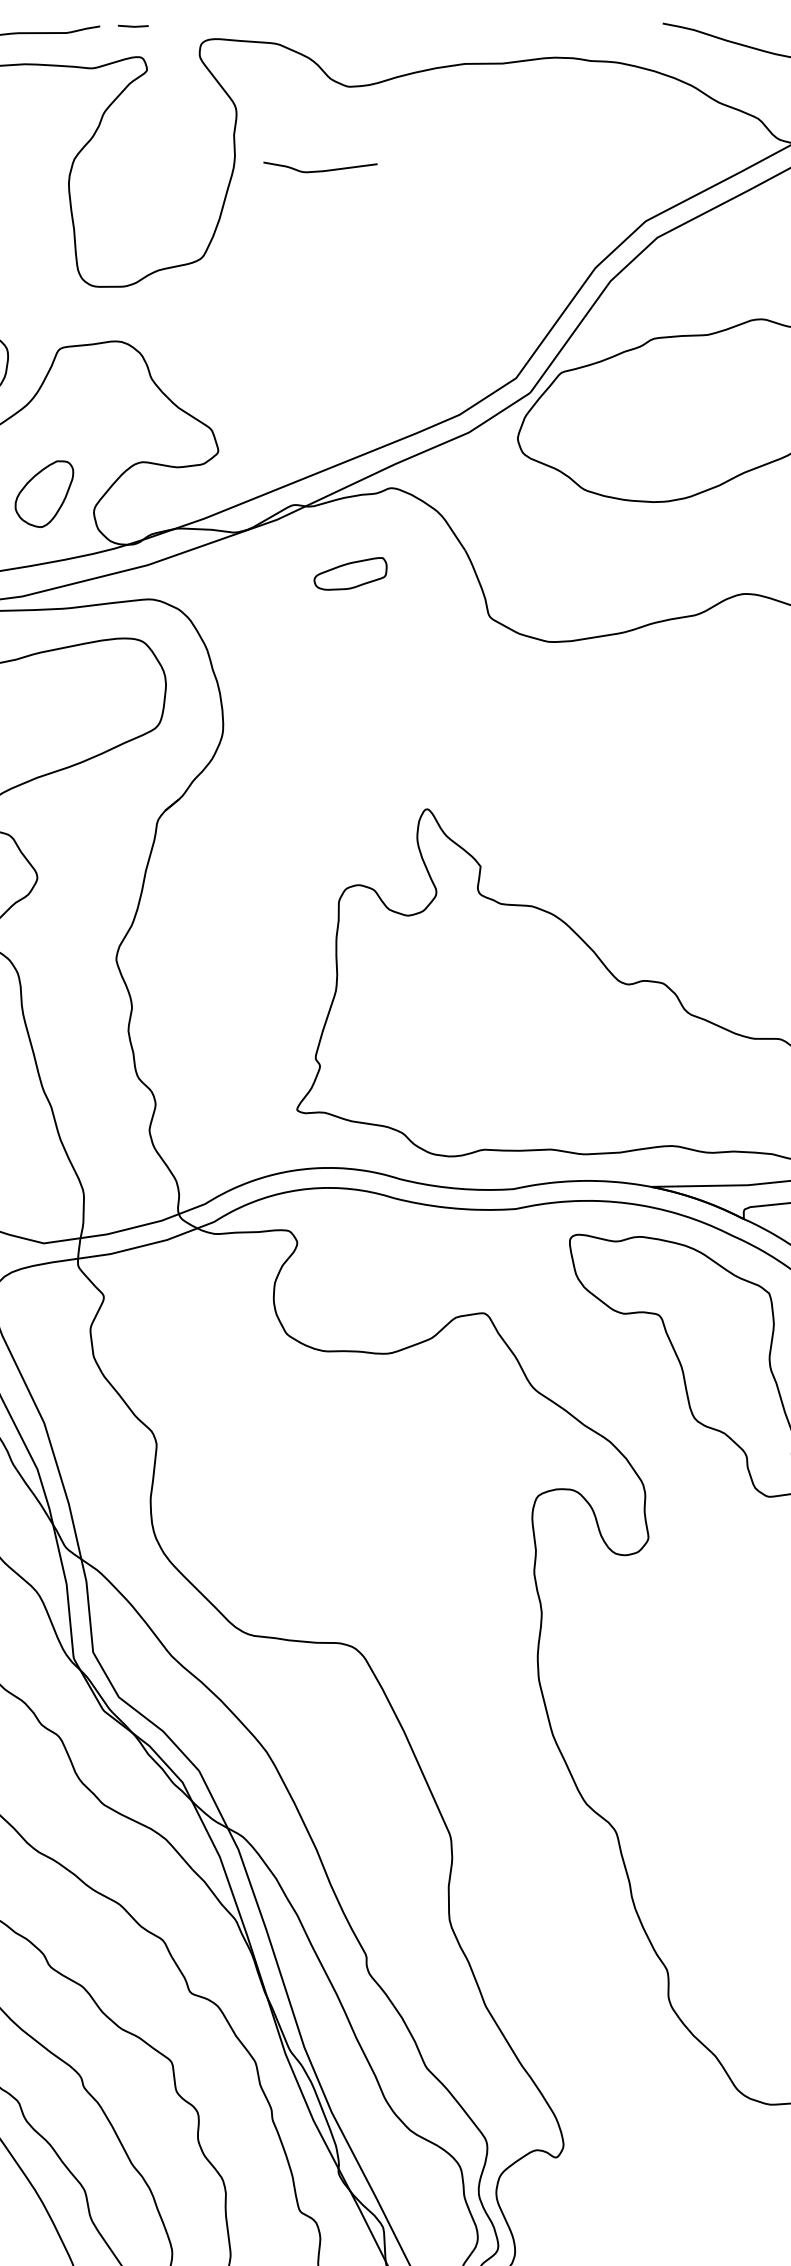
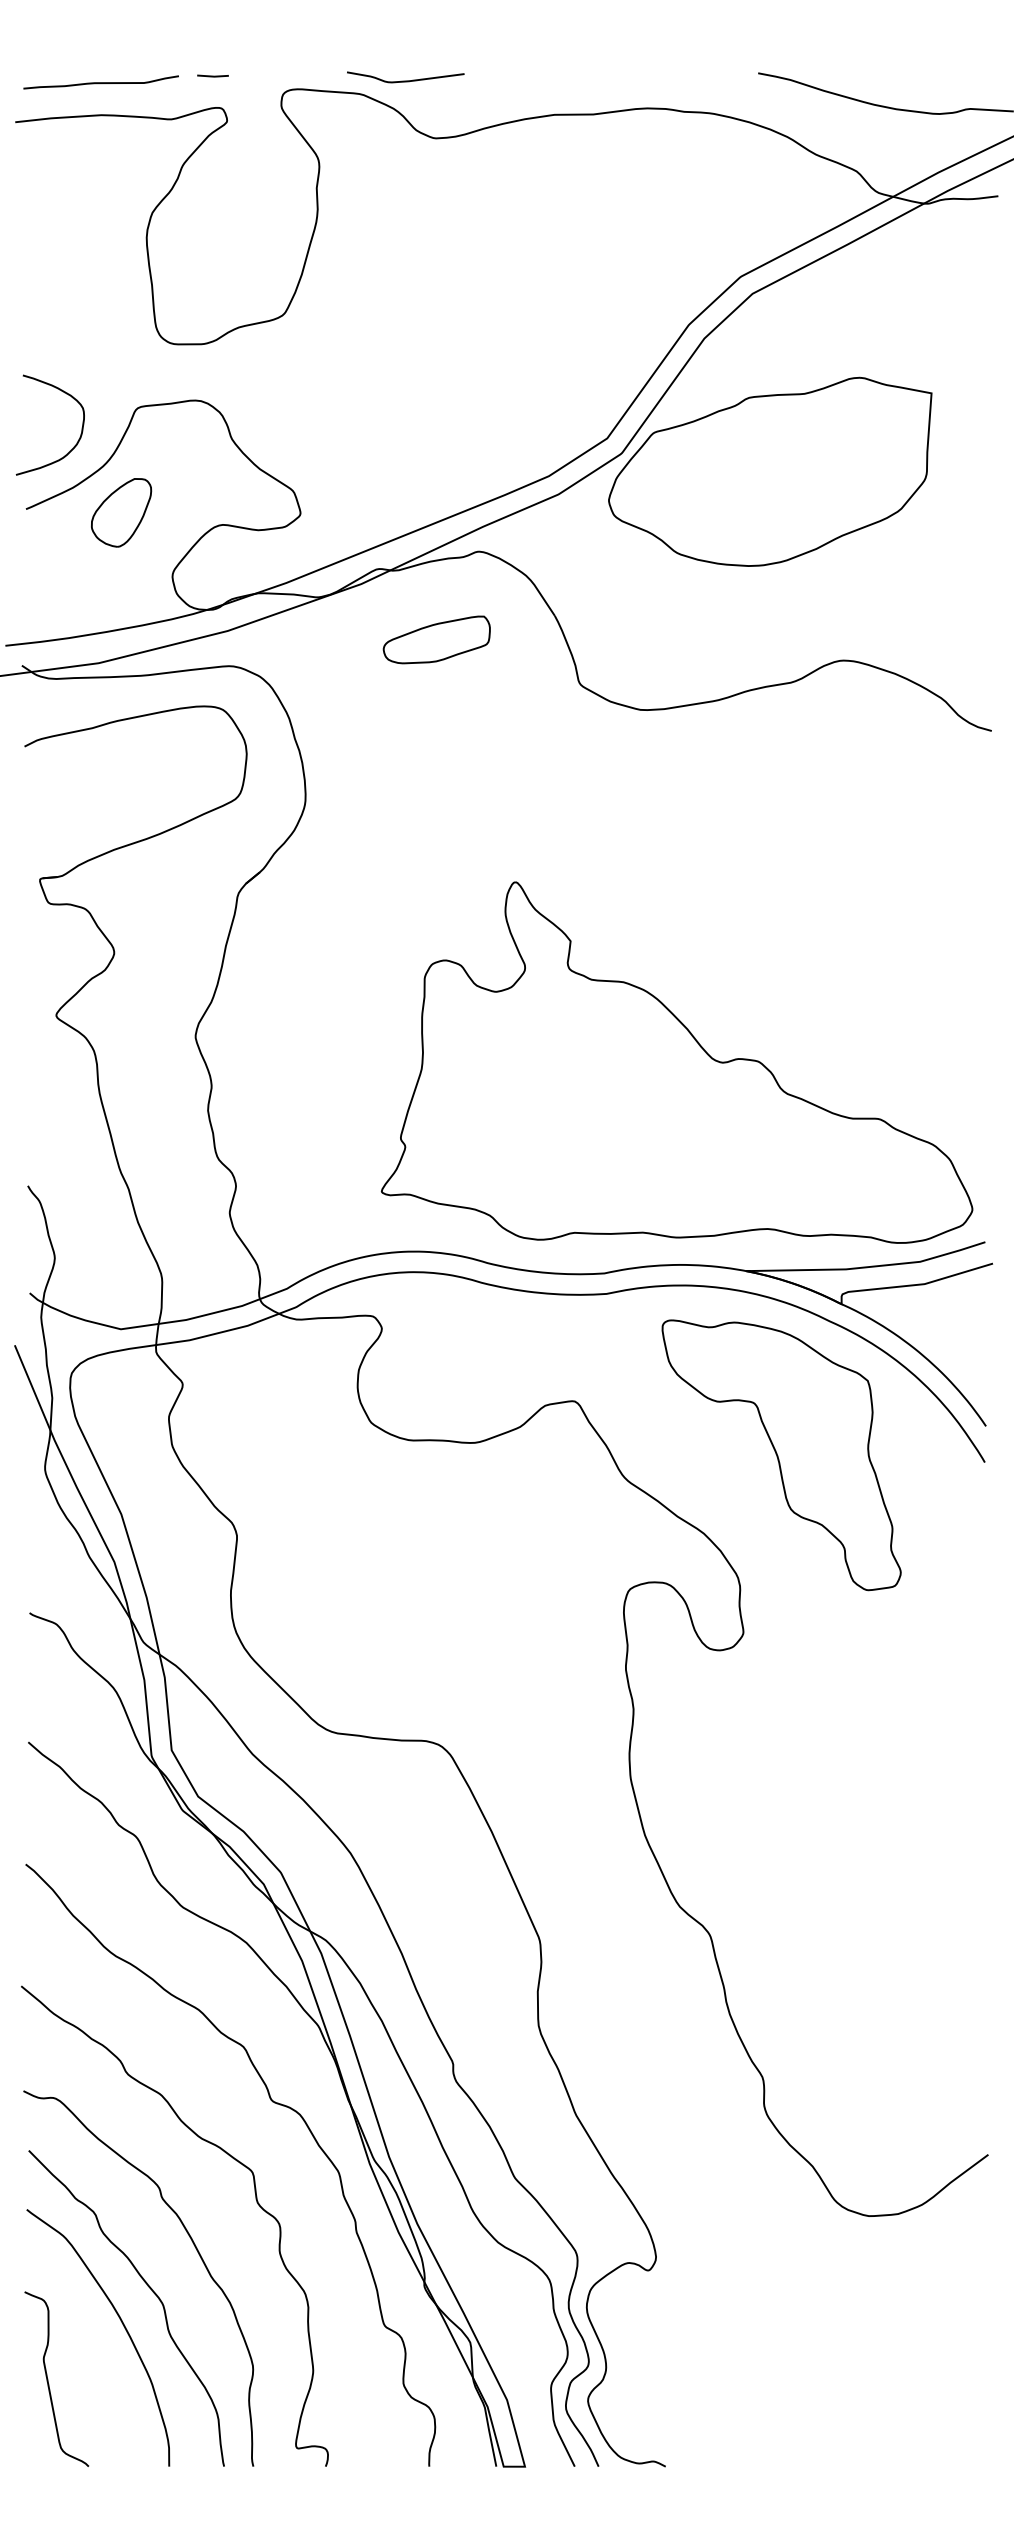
curve: (320, 170) -> (405, 80), moved
part: (44, 493) -> (121, 512), moved
part: (350, 573) -> (436, 639), size x1.43

